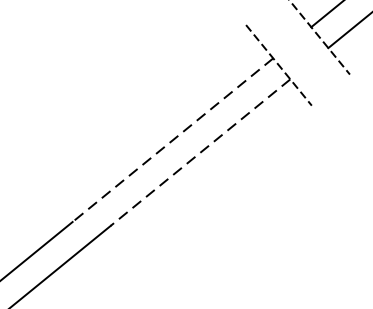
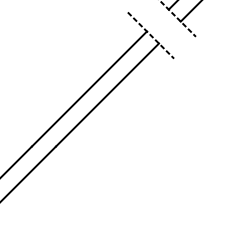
line: (172, 140) -> (89, 89), dashed -> solid
line: (200, 153) -> (107, 95), dashed -> solid

